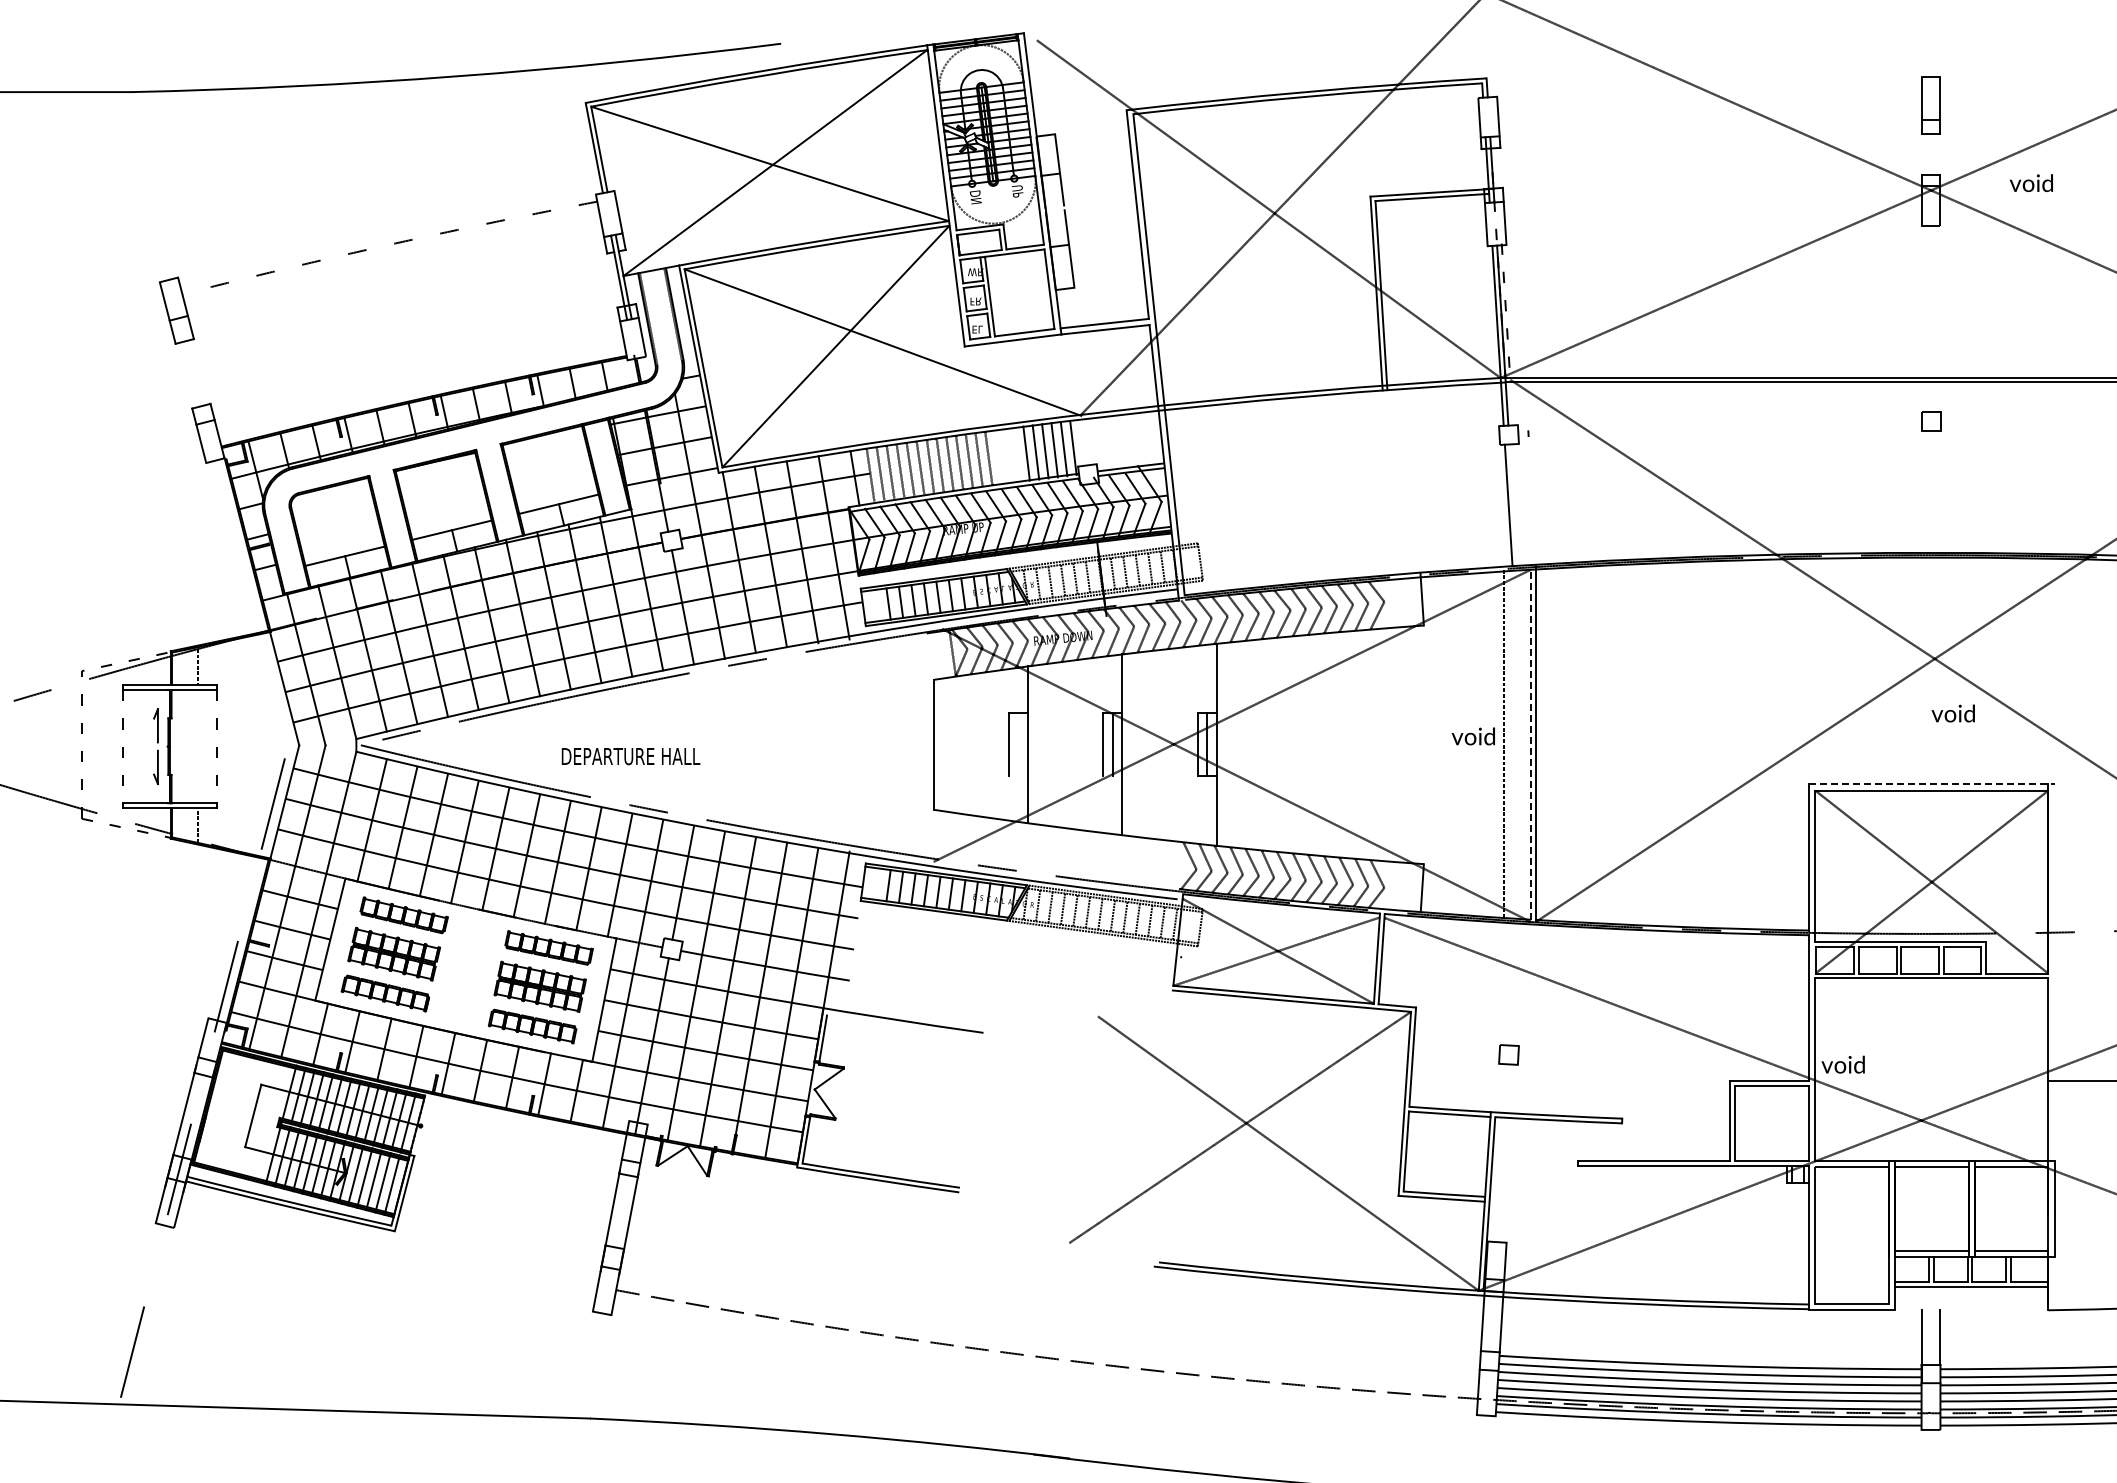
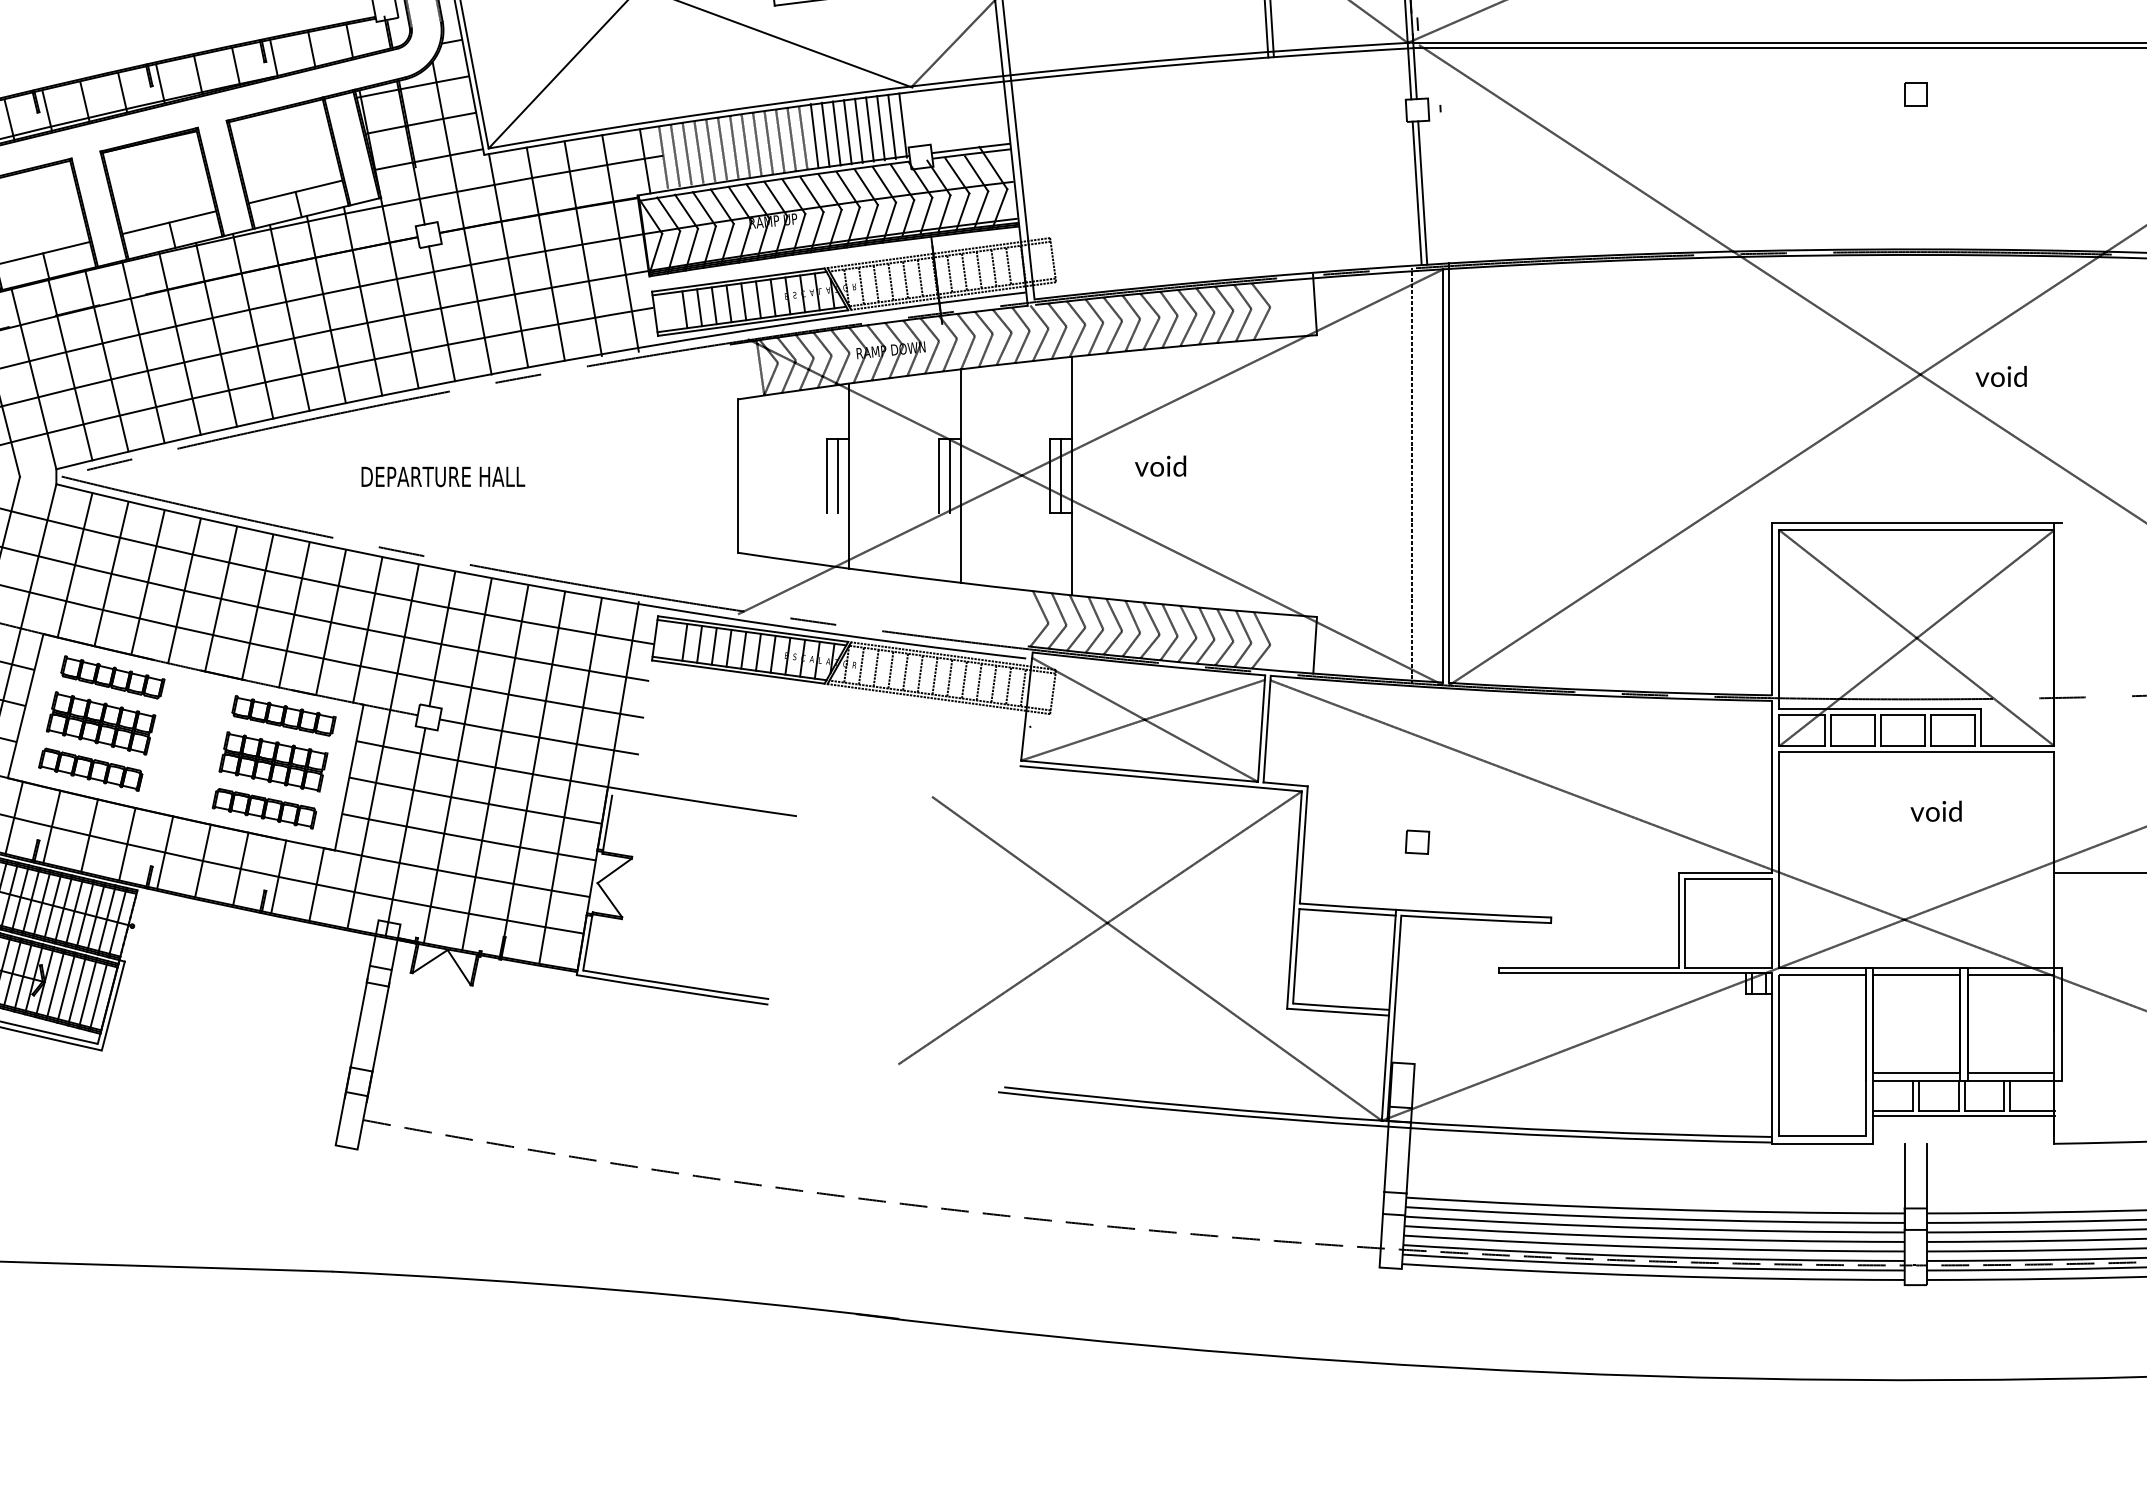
line: (1016, 454) -> (835, 133), added
line: (1007, 455) -> (825, 134), added
line: (998, 456) -> (814, 135), added
line: (1513, 504) -> (1422, 192), added
text: (1952, 713) -> (2000, 376), moved
text: (1472, 736) -> (1159, 466), moved
line: (1018, 744) -> (838, 475), added
line: (1530, 744) -> (1442, 475), dashed -> solid
text: (630, 756) -> (442, 476), moved
line: (1931, 784) -> (1916, 522), dashed -> solid
text: (1842, 1064) -> (1935, 811), moved

